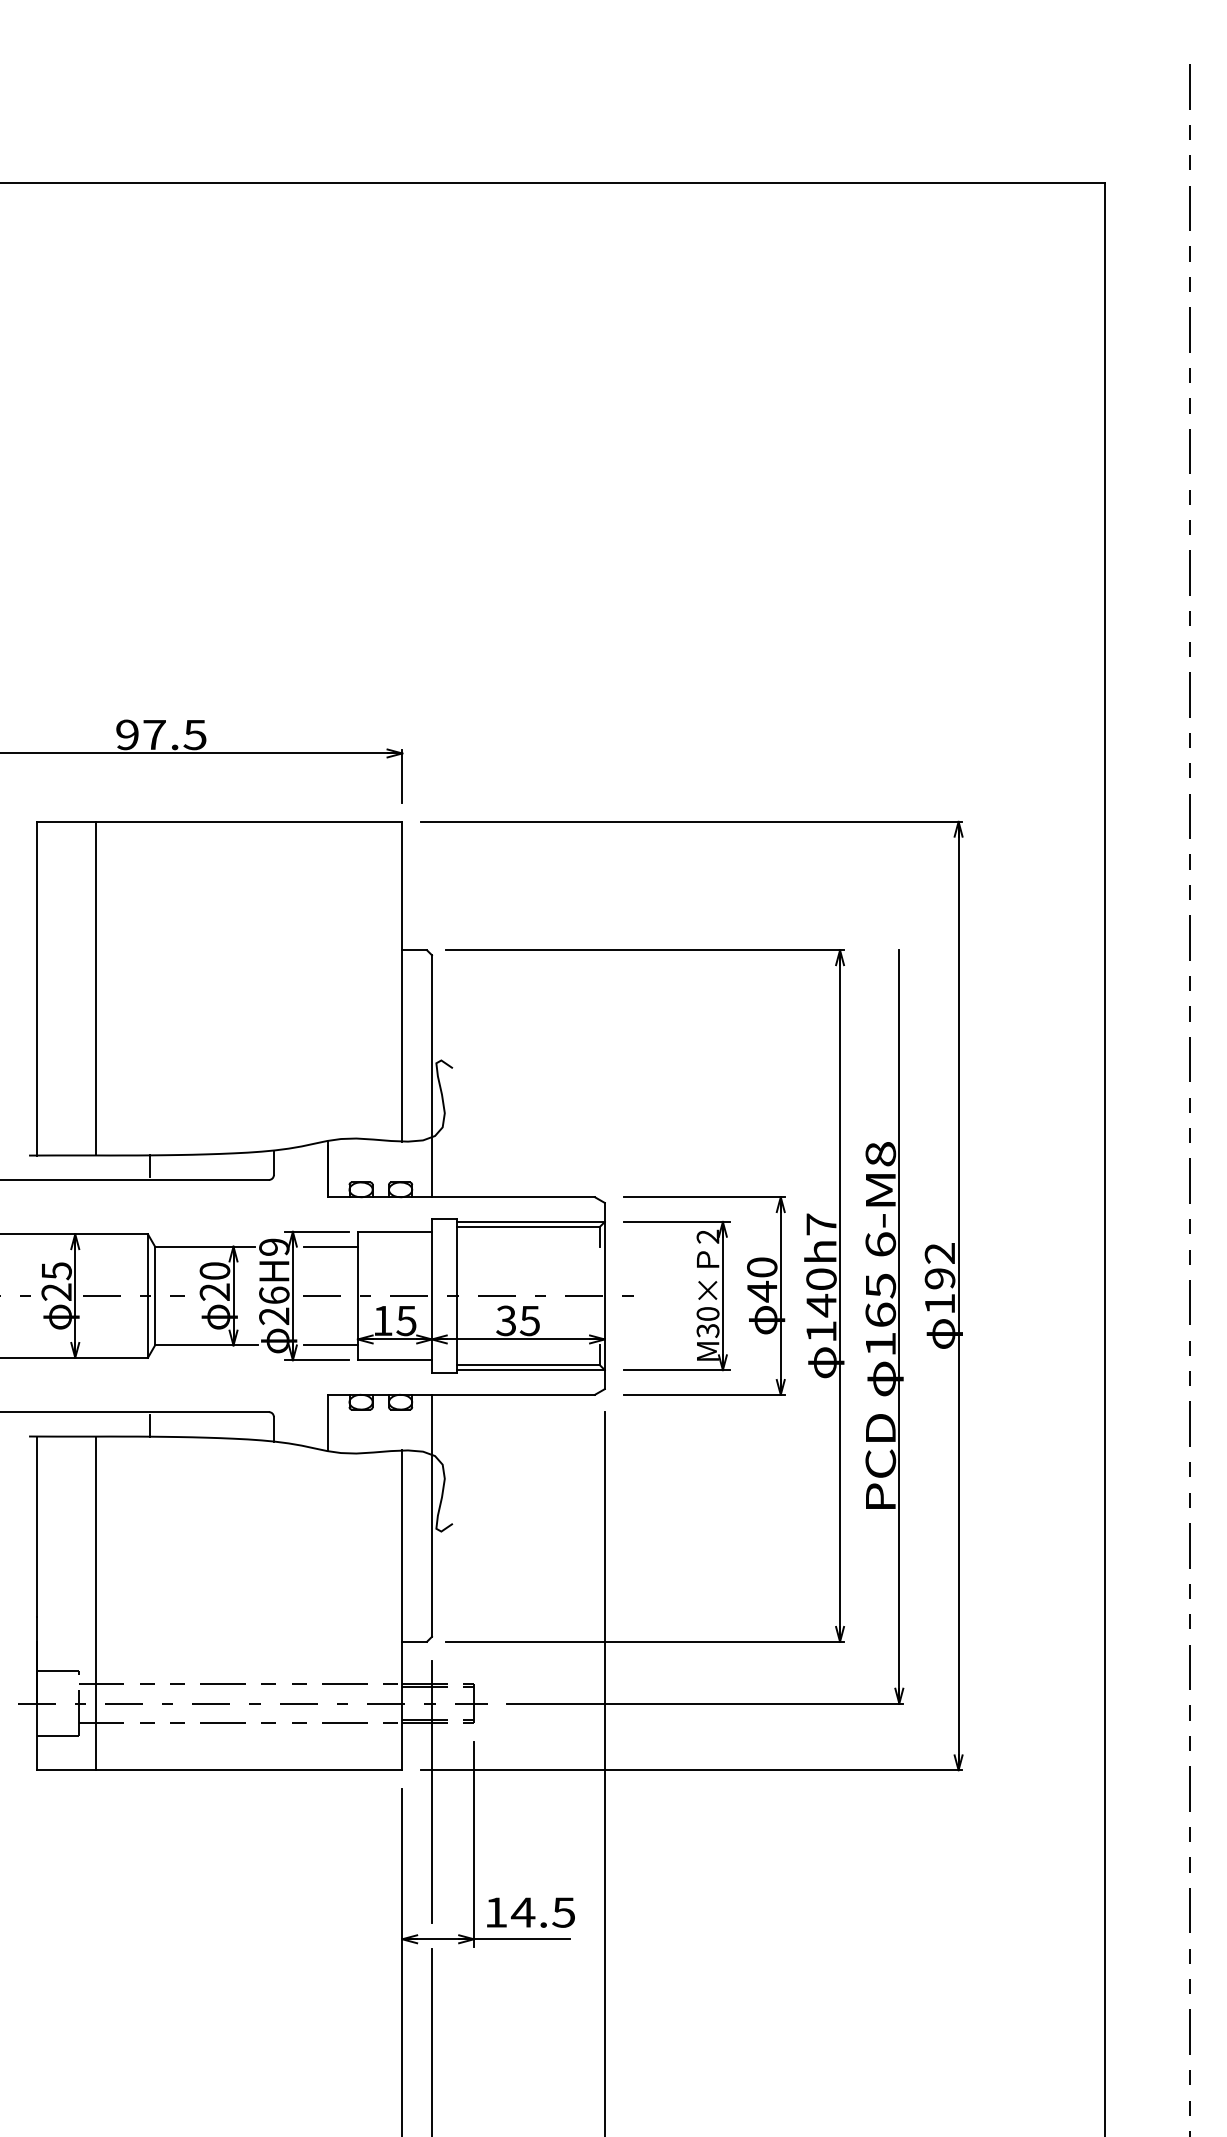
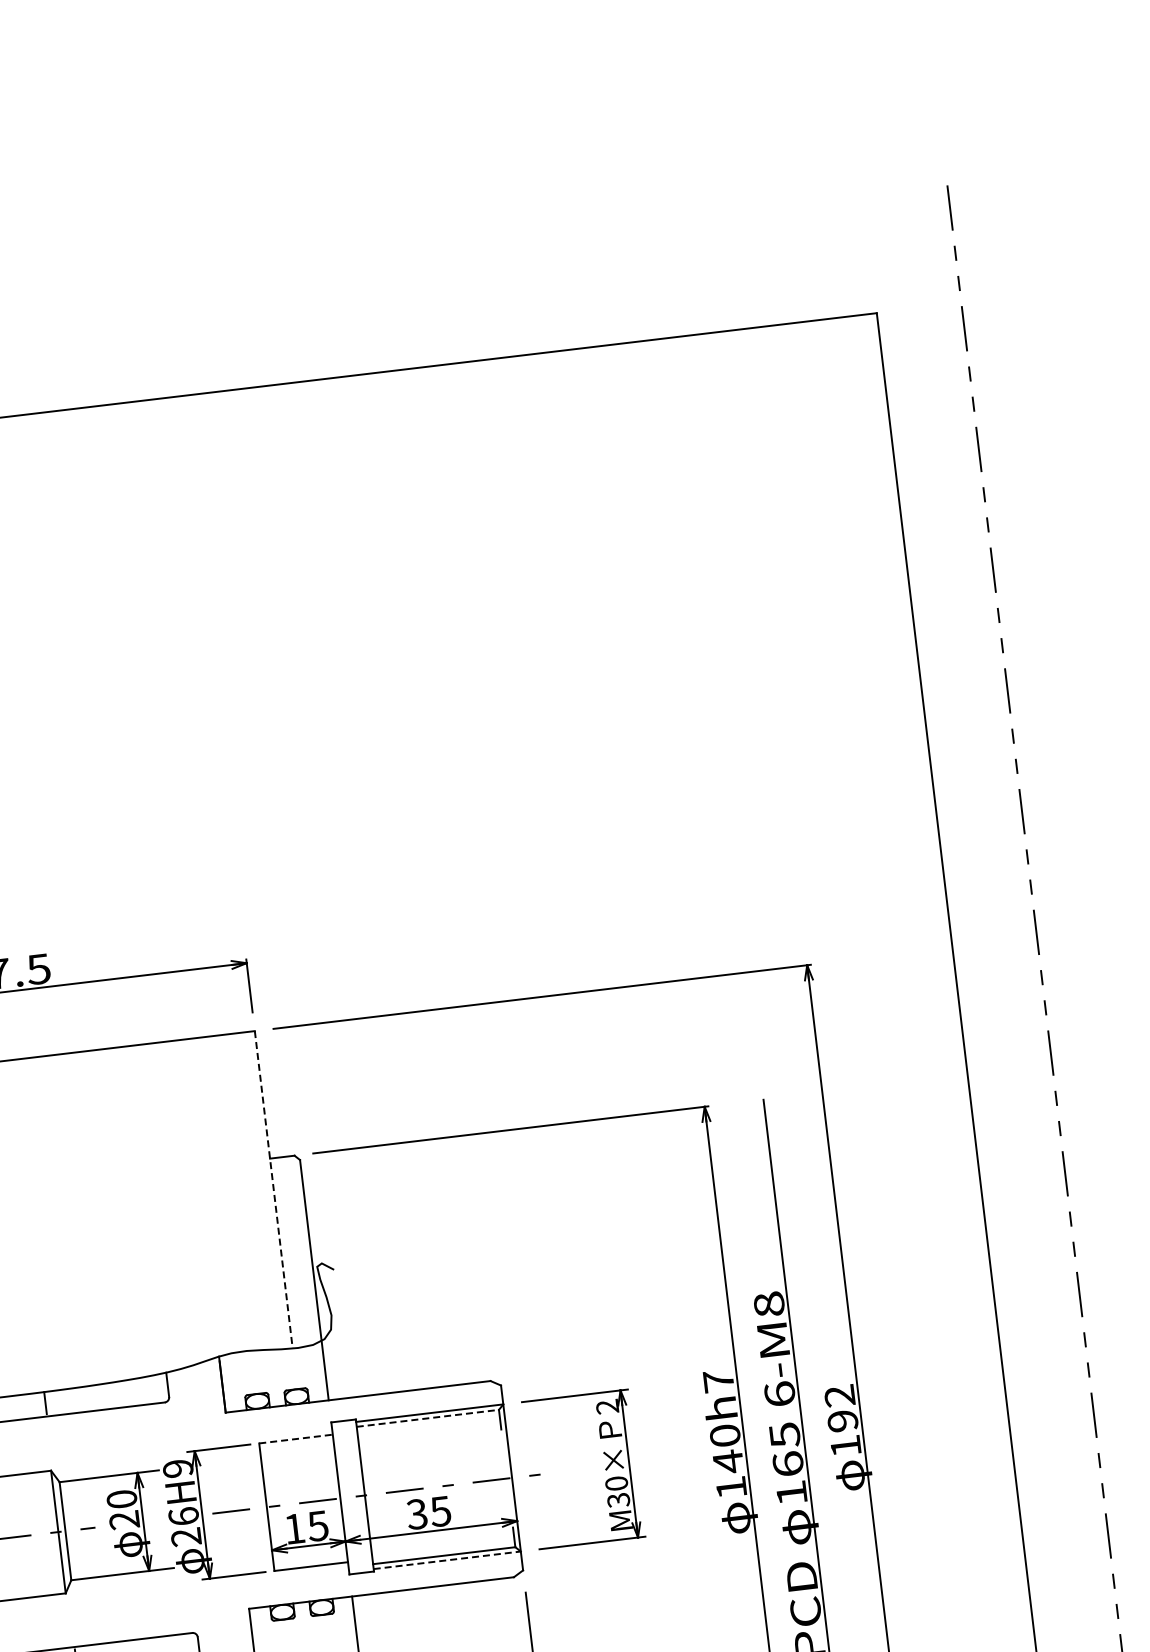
line: (402, 981) -> (273, 1189), solid -> dashed
line: (528, 1226) -> (428, 1417), solid -> dashed
line: (395, 1231) -> (296, 1438), solid -> dashed
line: (330, 1246) -> (233, 1461), removed
part: (747, 1289) -> (652, 1454), removed
line: (330, 1345) -> (245, 1559), removed
line: (531, 1370) -> (448, 1560), solid -> dashed

